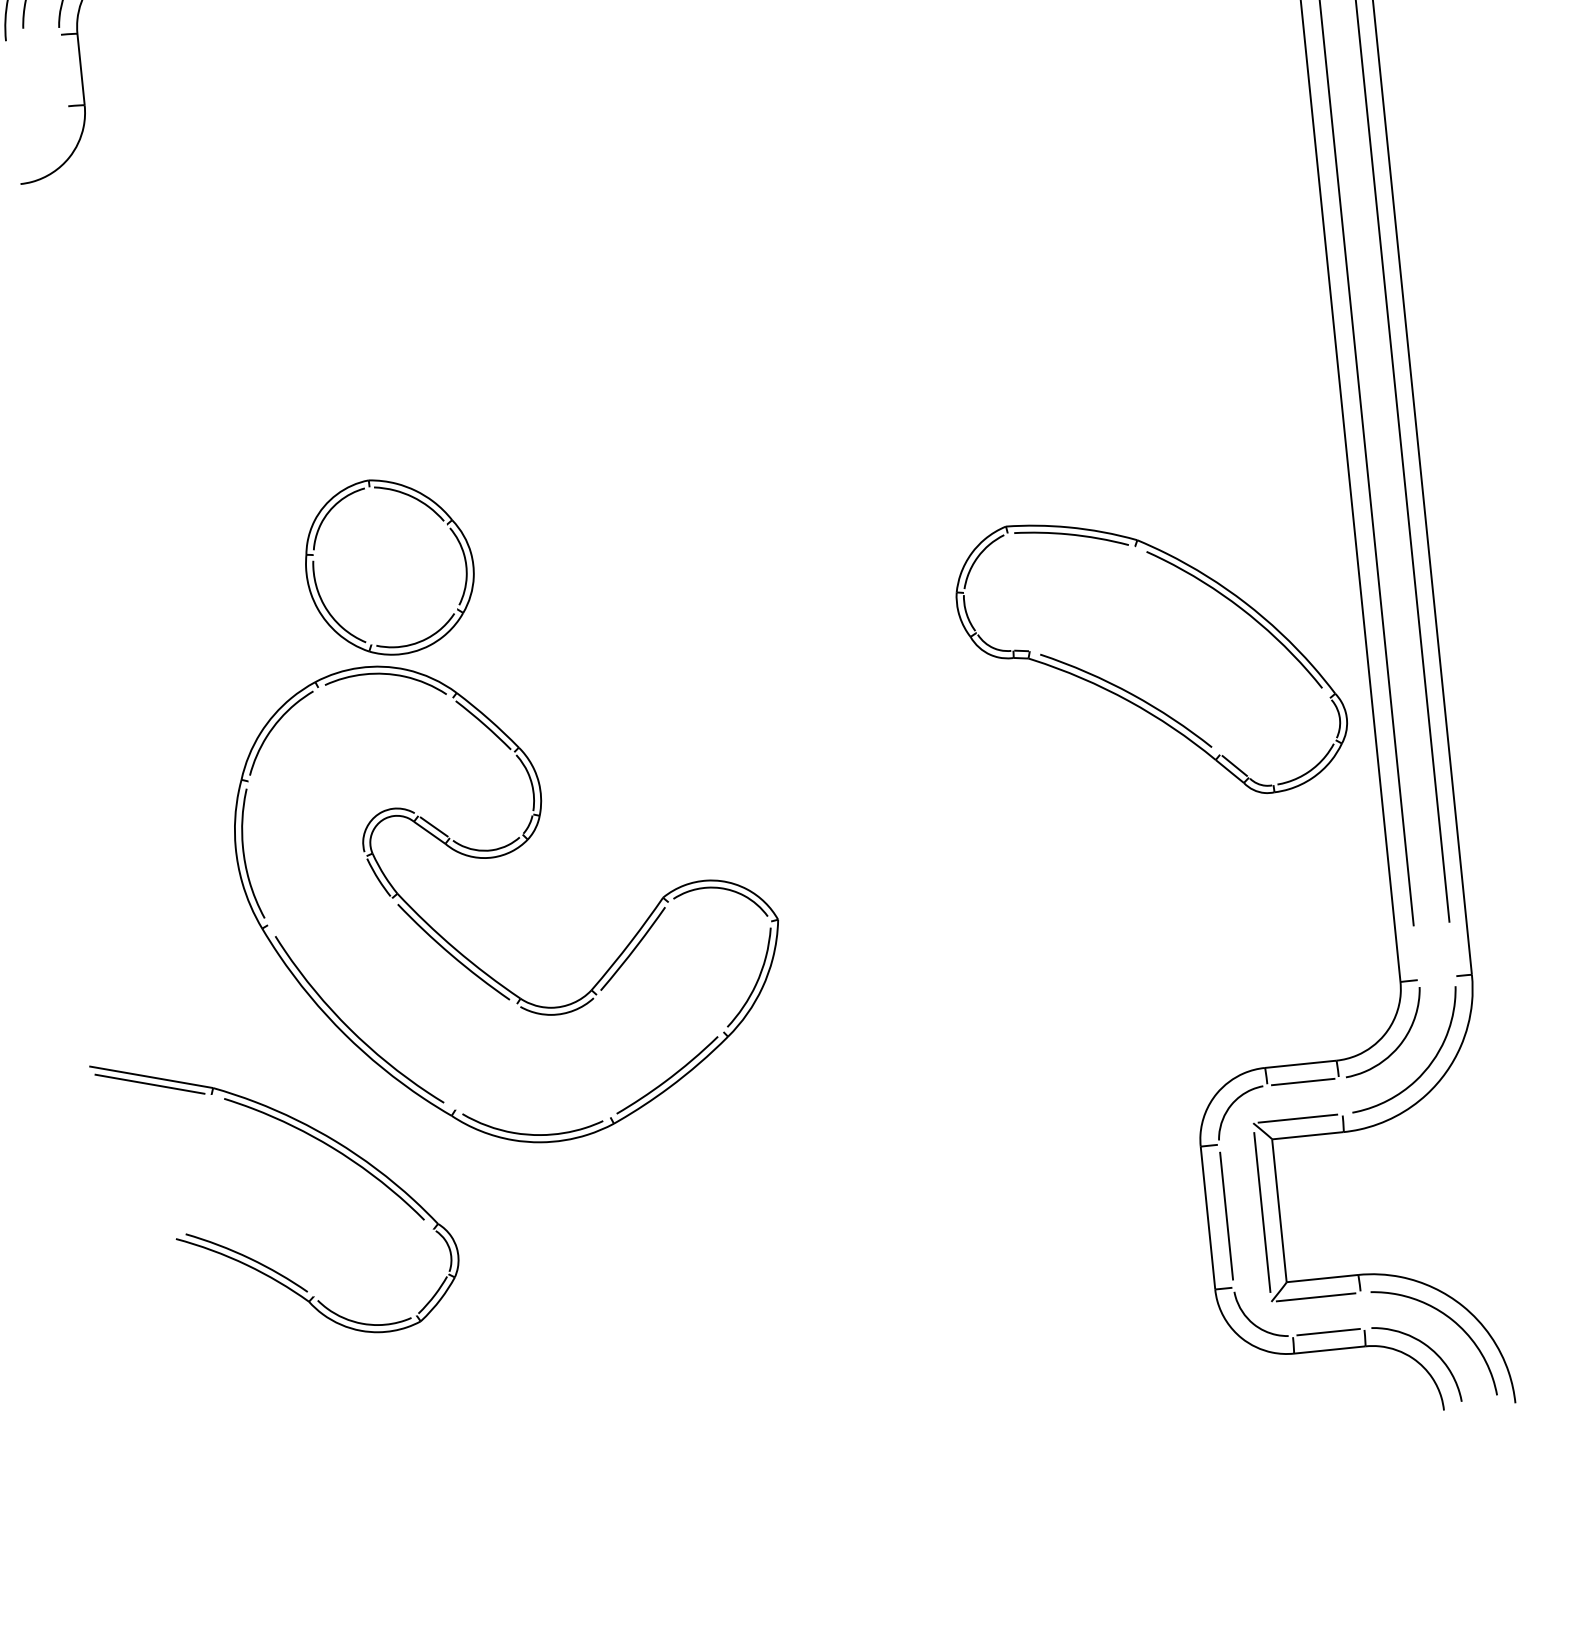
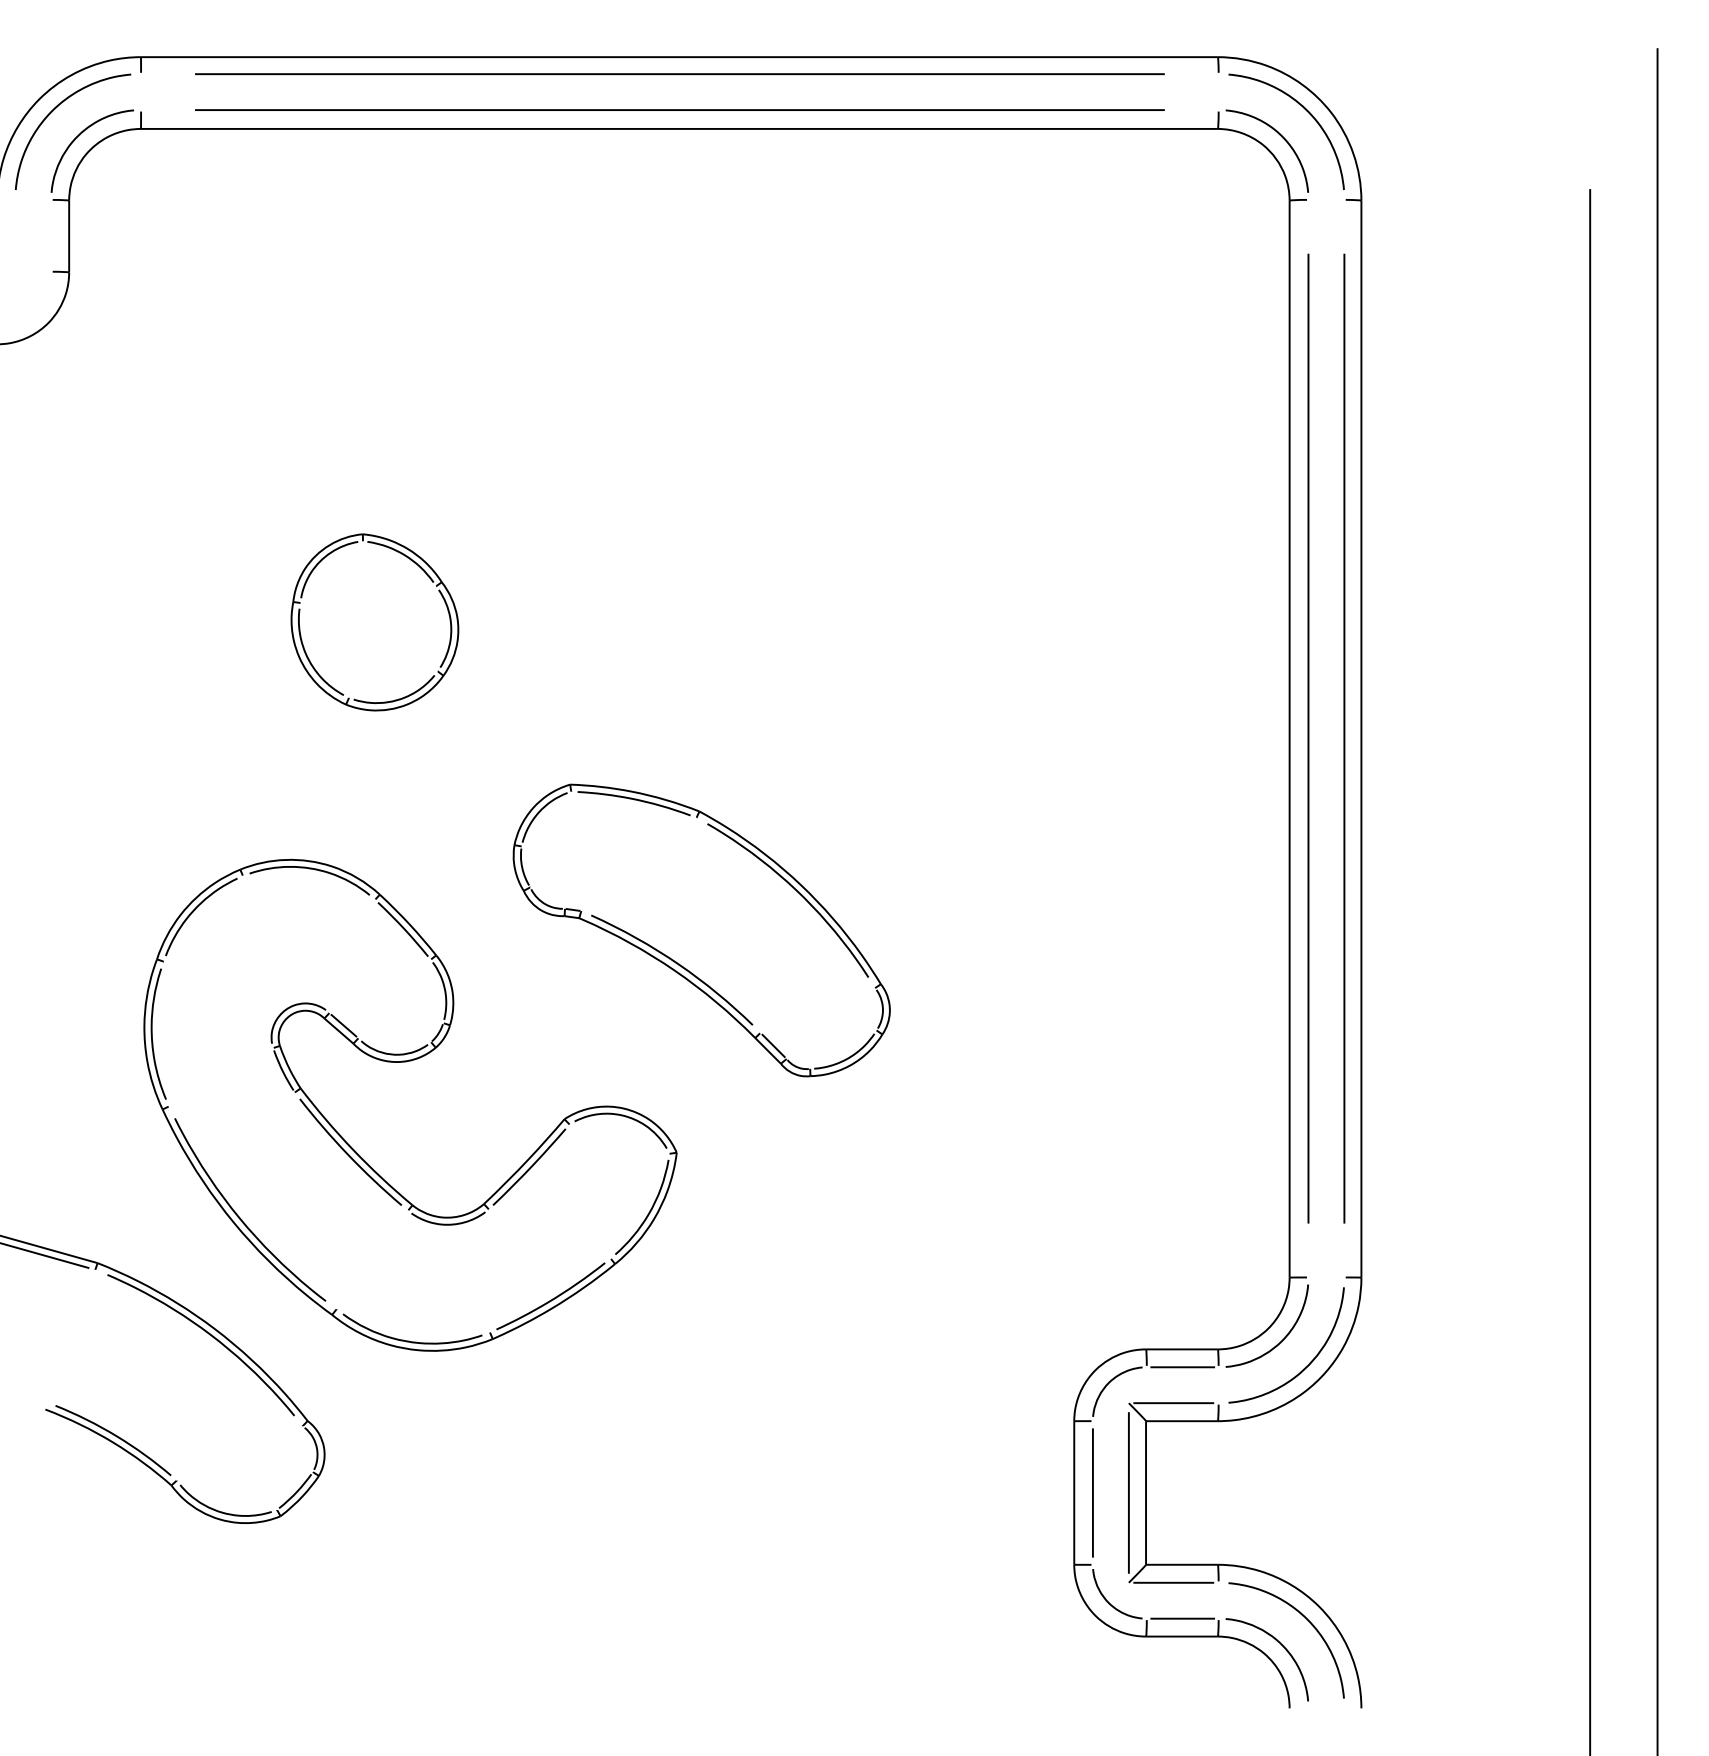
part: (389, 566) -> (374, 622), moved
part: (1151, 658) -> (701, 930), moved

